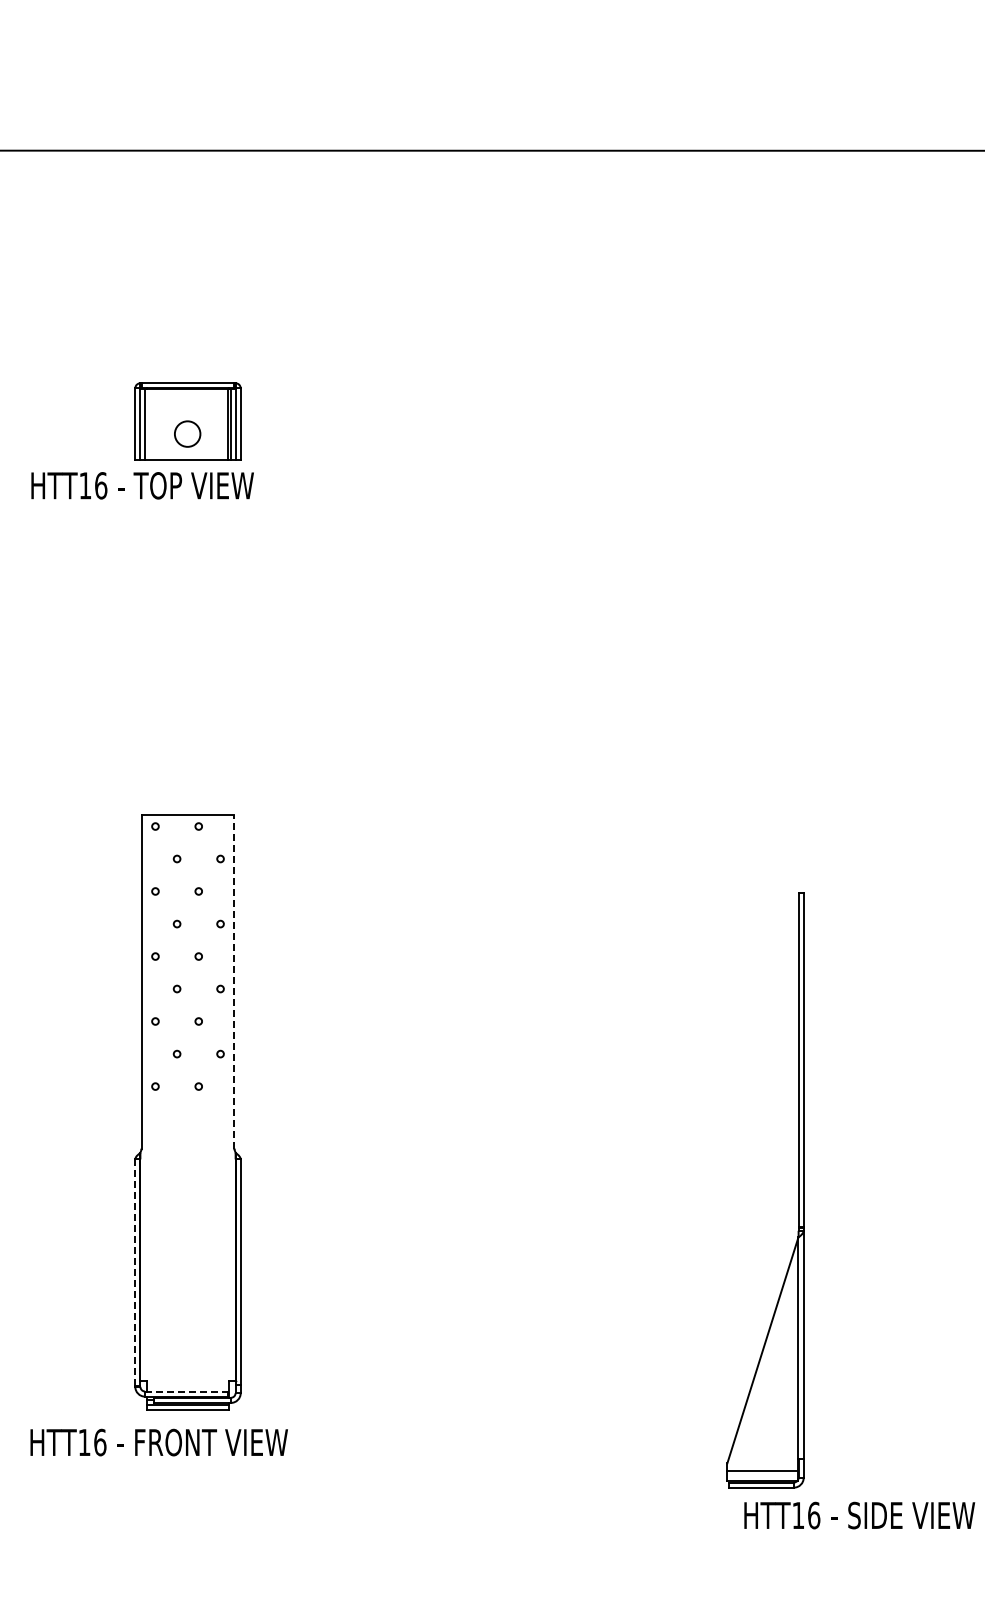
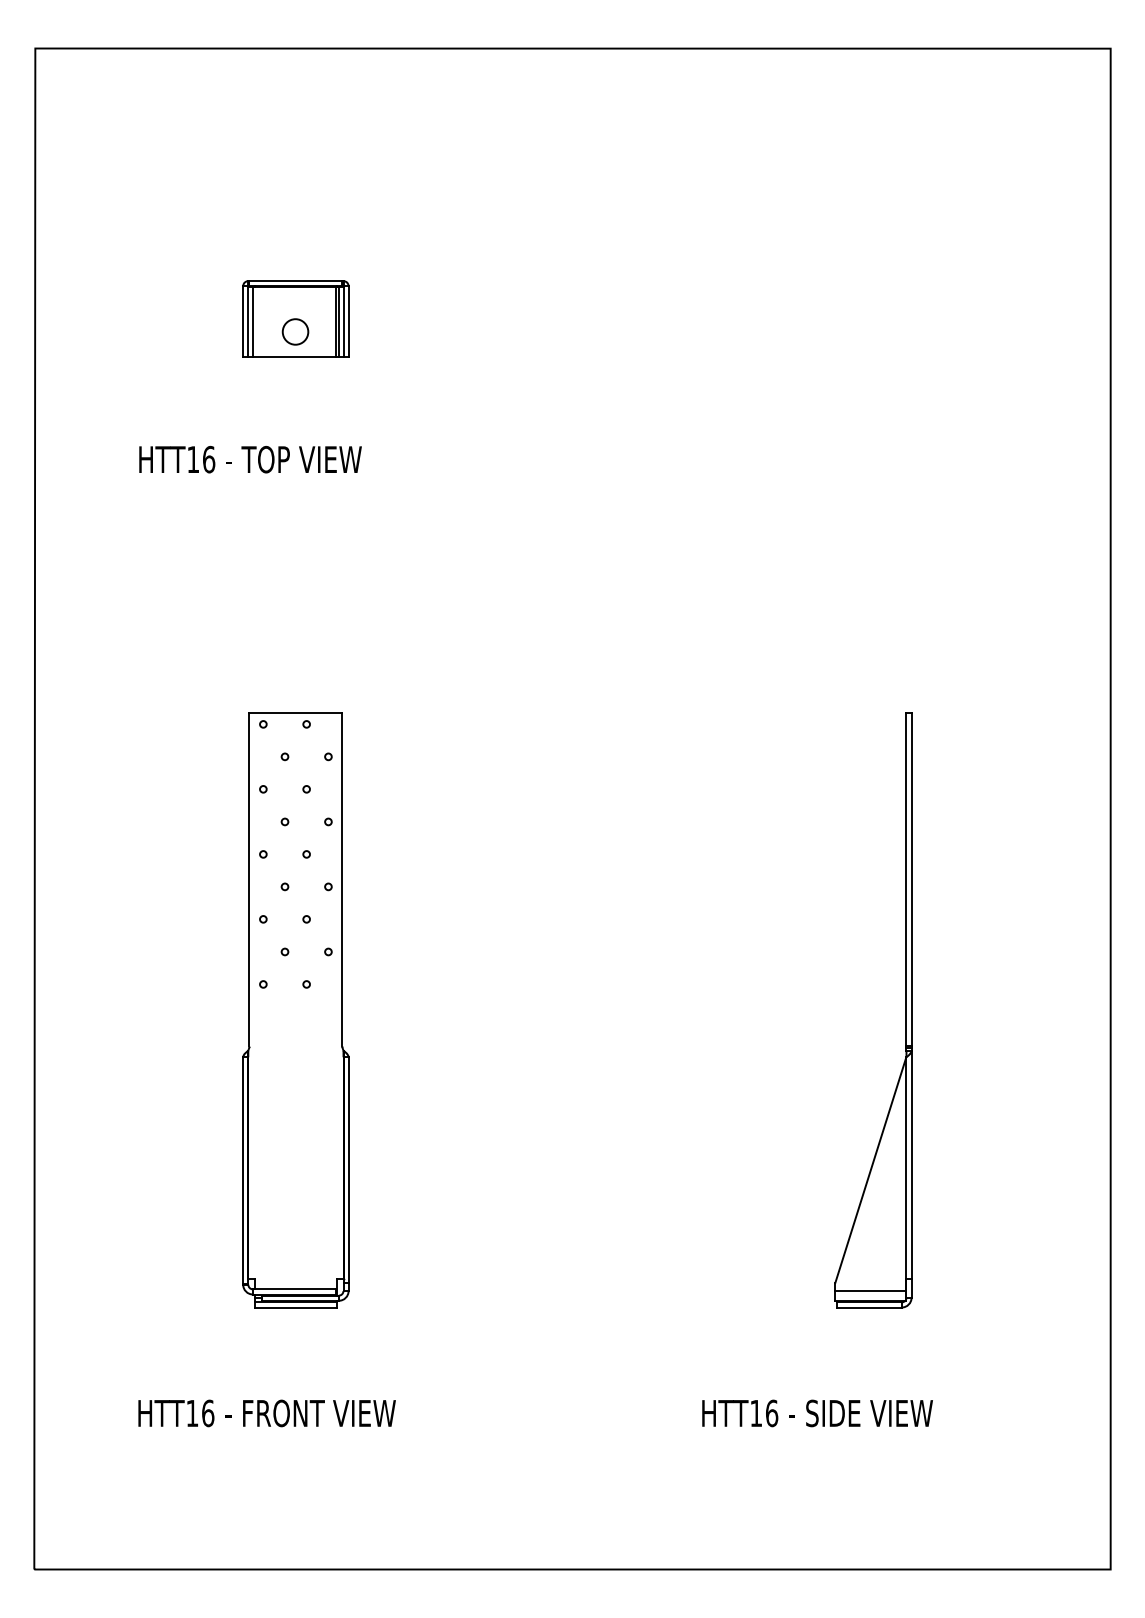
text: (142, 485) -> (250, 459), moved
line: (234, 981) -> (342, 879), dashed -> solid
part: (797, 1190) -> (905, 1010), moved
line: (135, 1273) -> (243, 1171), dashed -> solid
line: (186, 1391) -> (294, 1289), dashed -> solid
text: (158, 1442) -> (266, 1413), moved
text: (859, 1515) -> (817, 1413), moved

